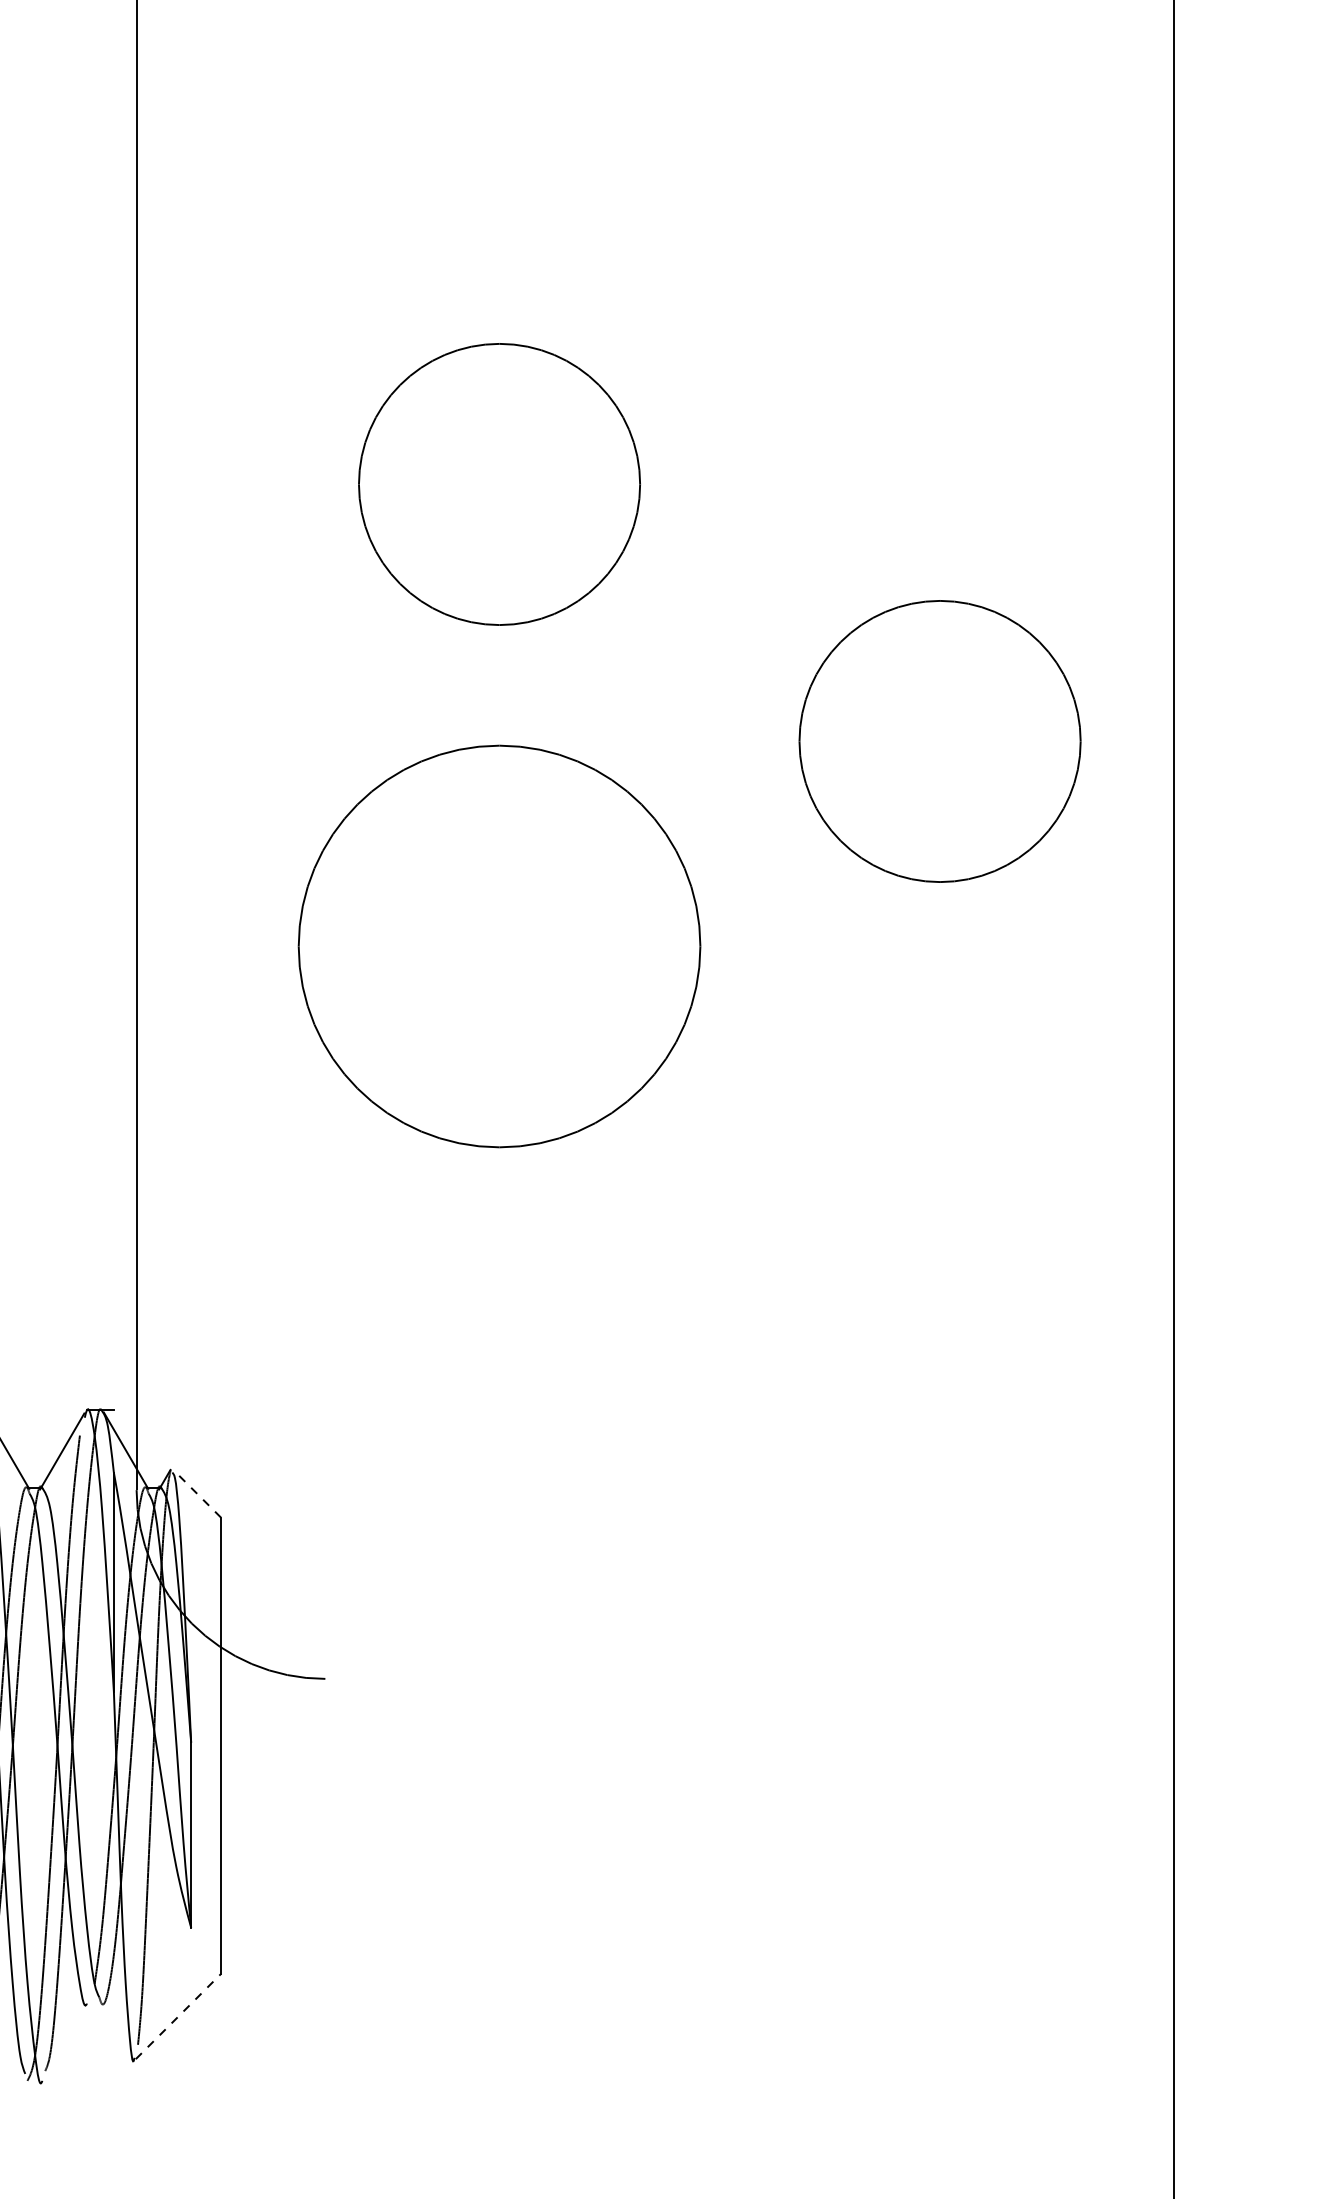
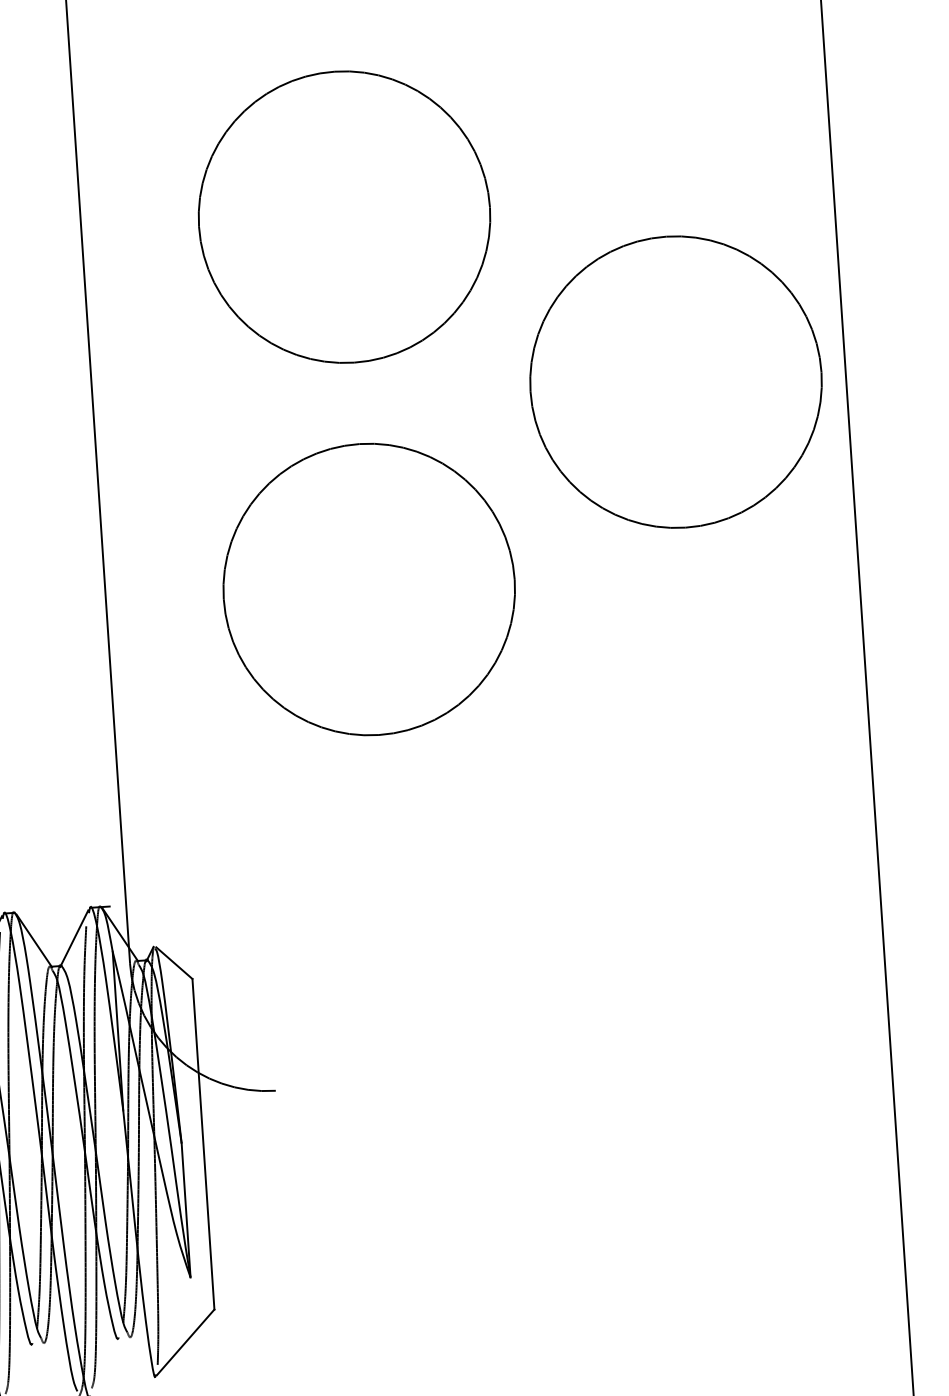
circle: (499, 484) -> (344, 217), size x1.43
circle: (939, 741) -> (675, 382), size x1.43
circle: (499, 946) -> (369, 589), moved
line: (197, 1493) -> (174, 962), dashed -> solid
line: (178, 2016) -> (185, 1342), dashed -> solid

